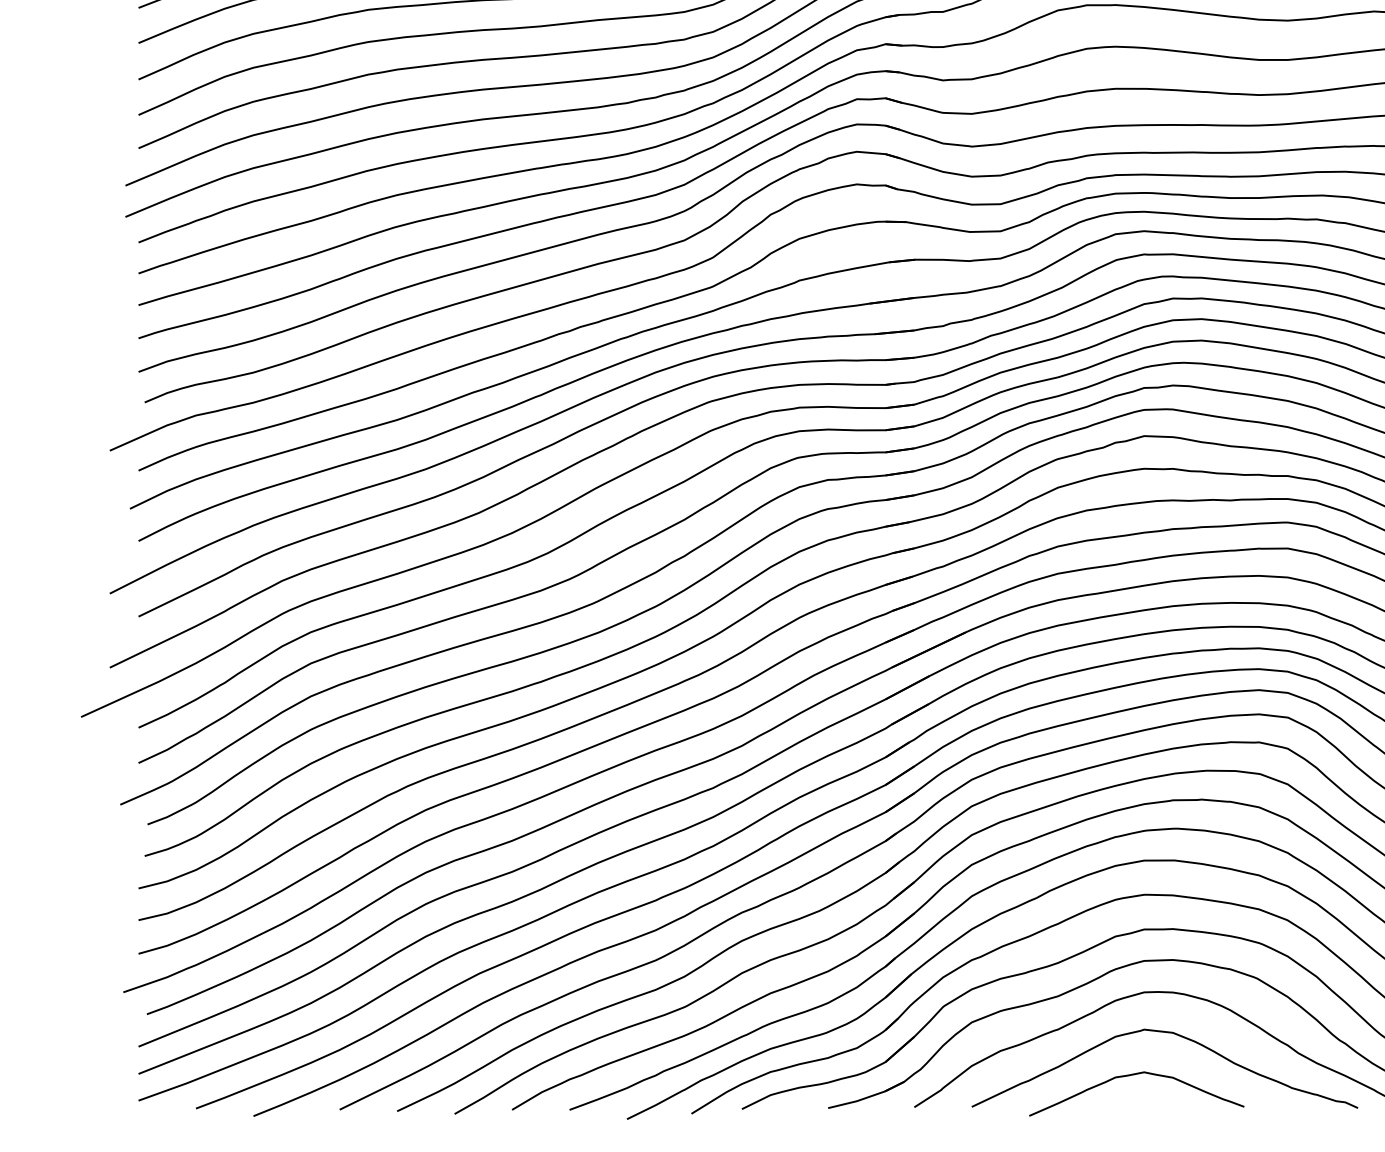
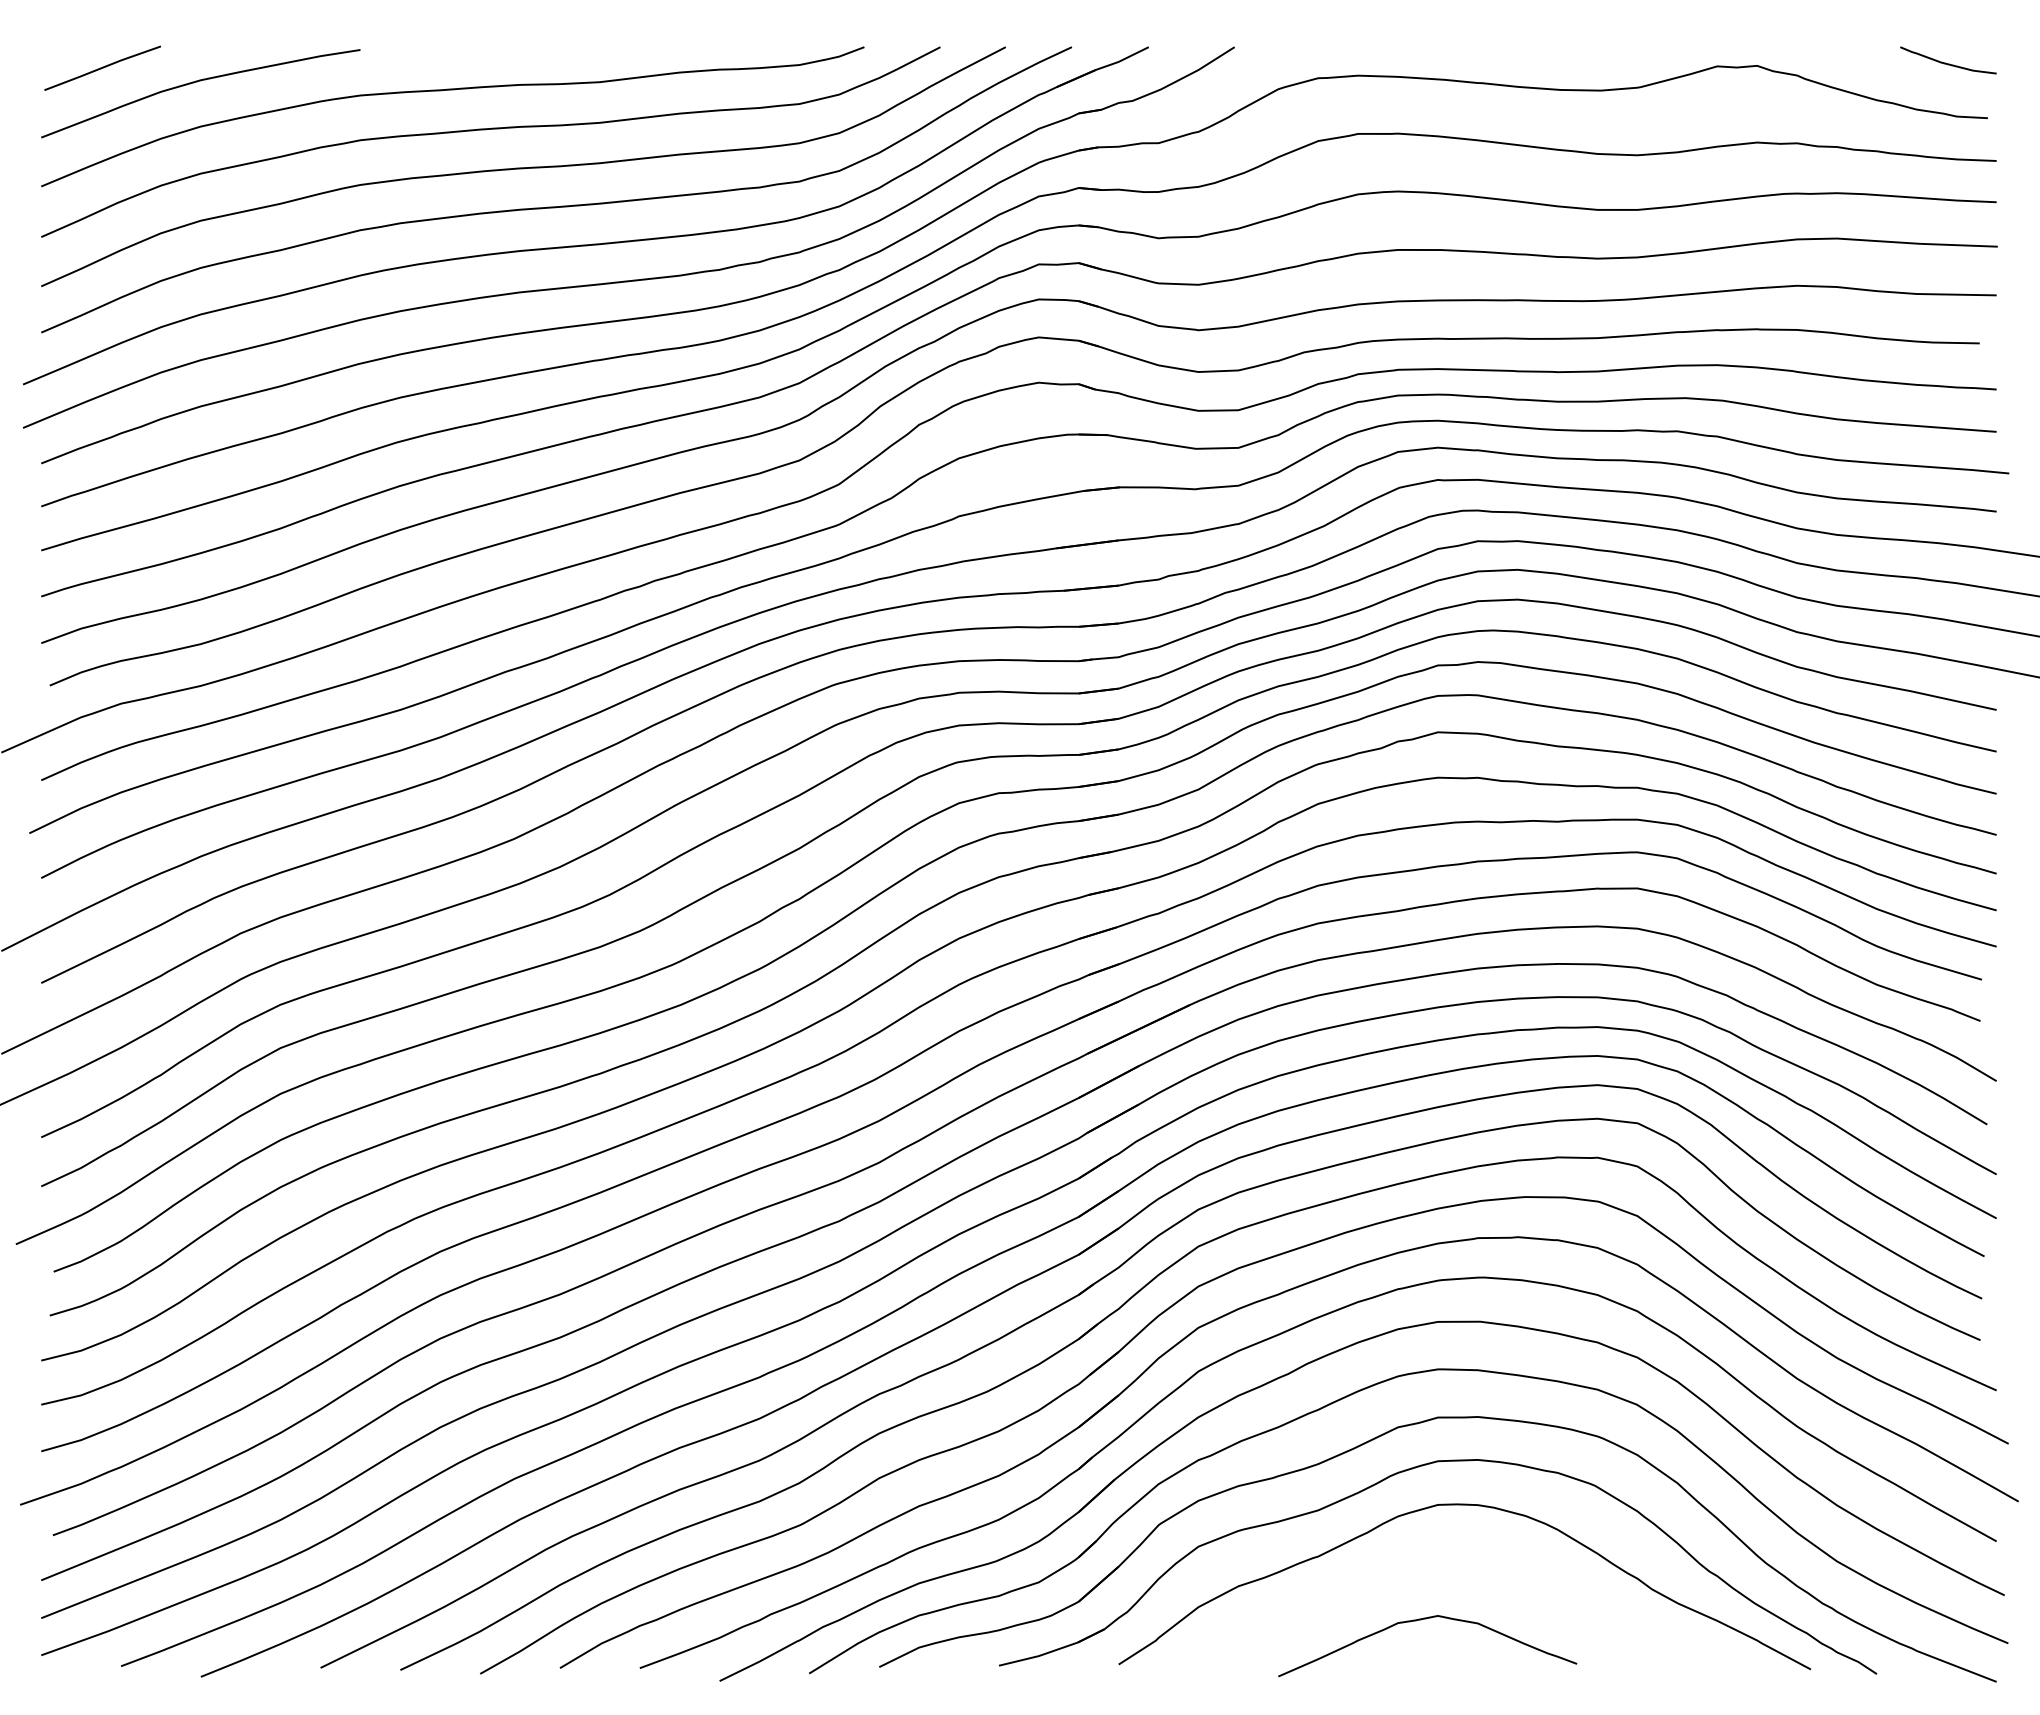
curve: (1178, 1036) -> (1485, 1565), removed

